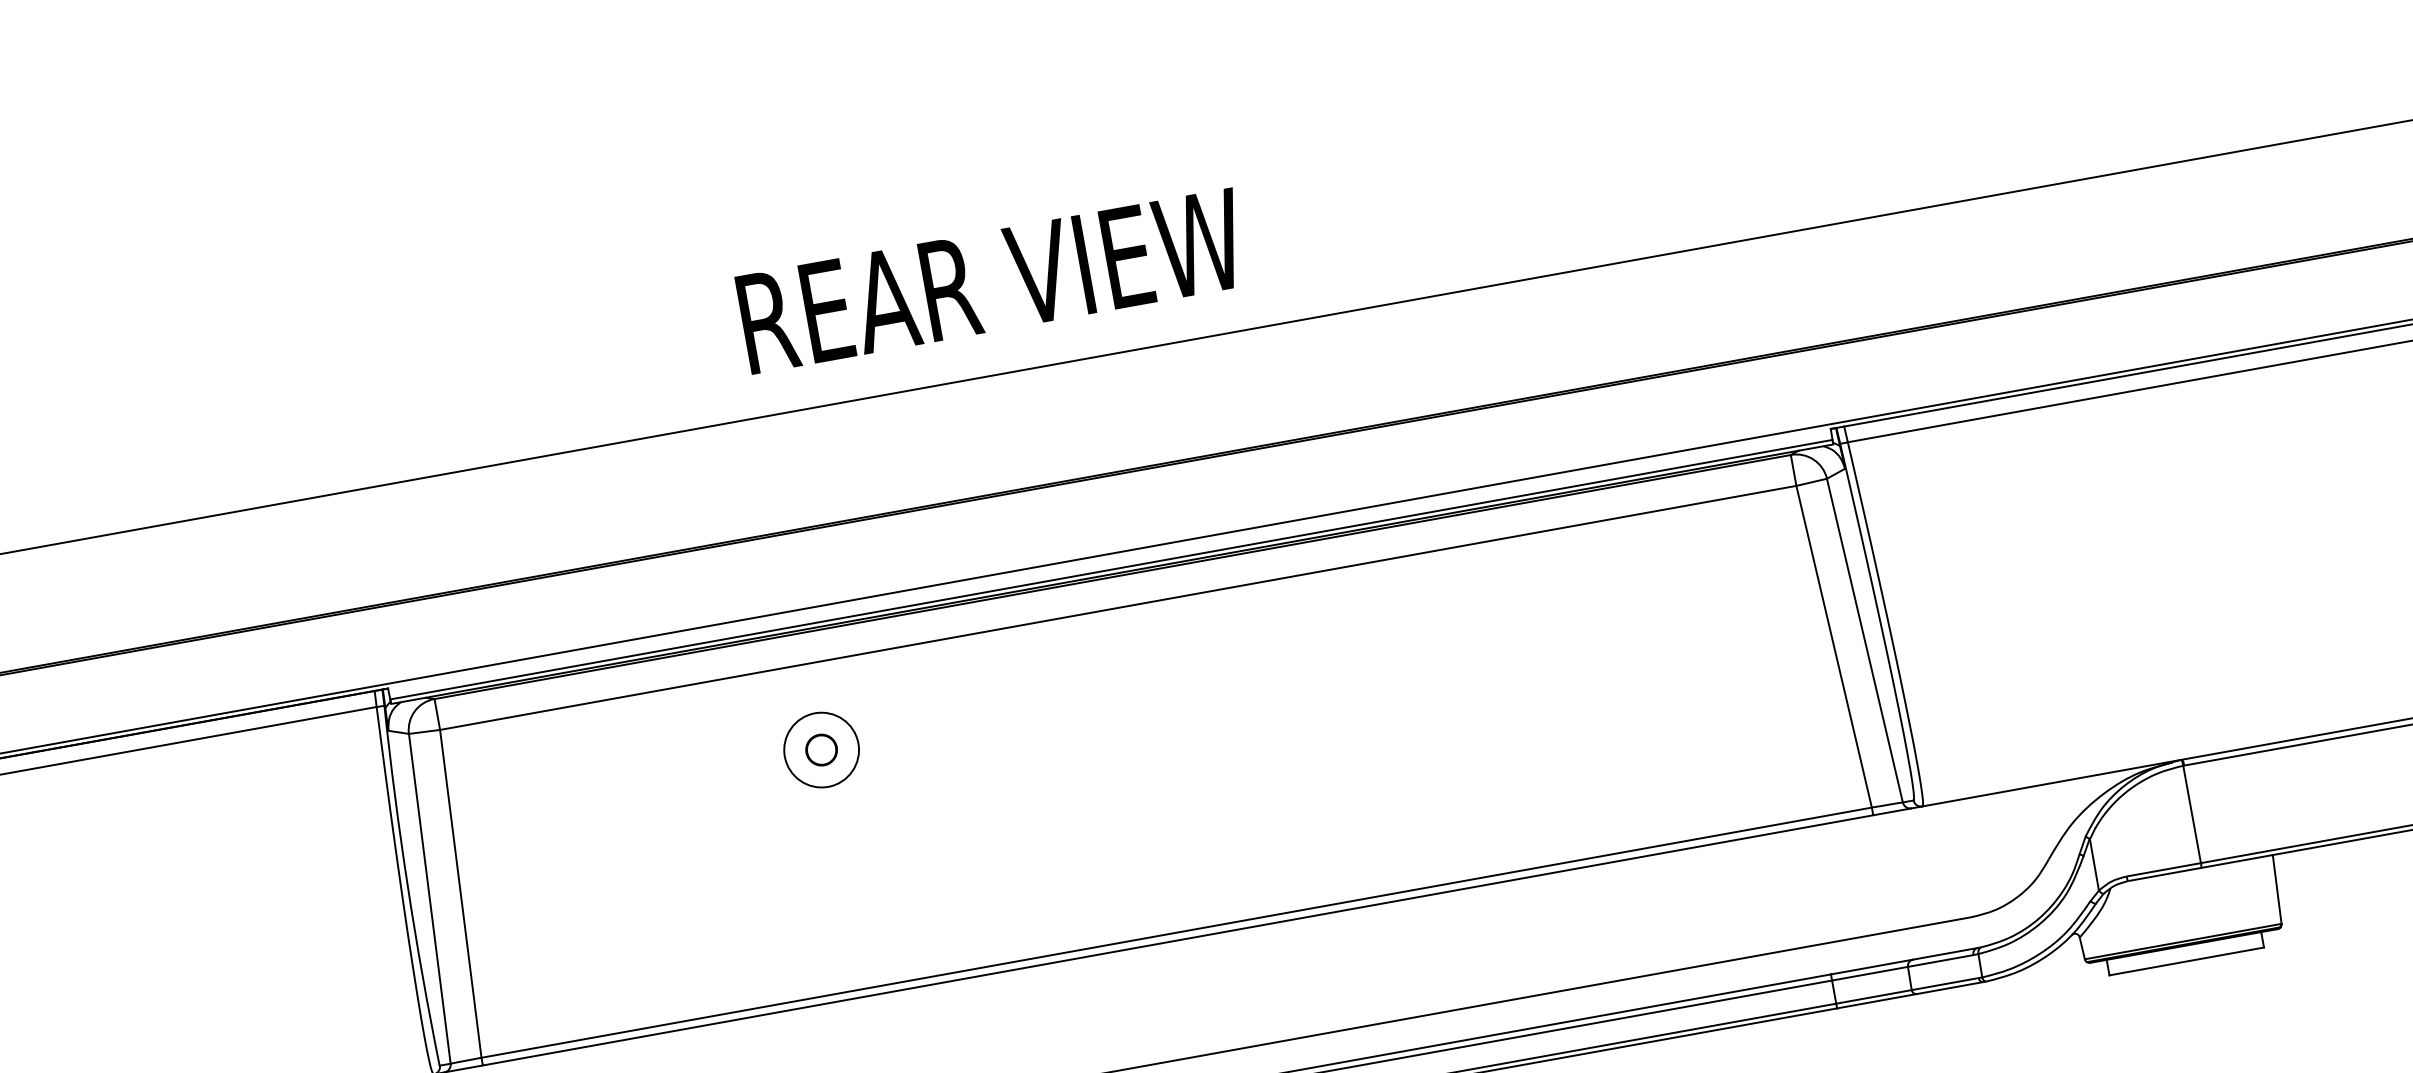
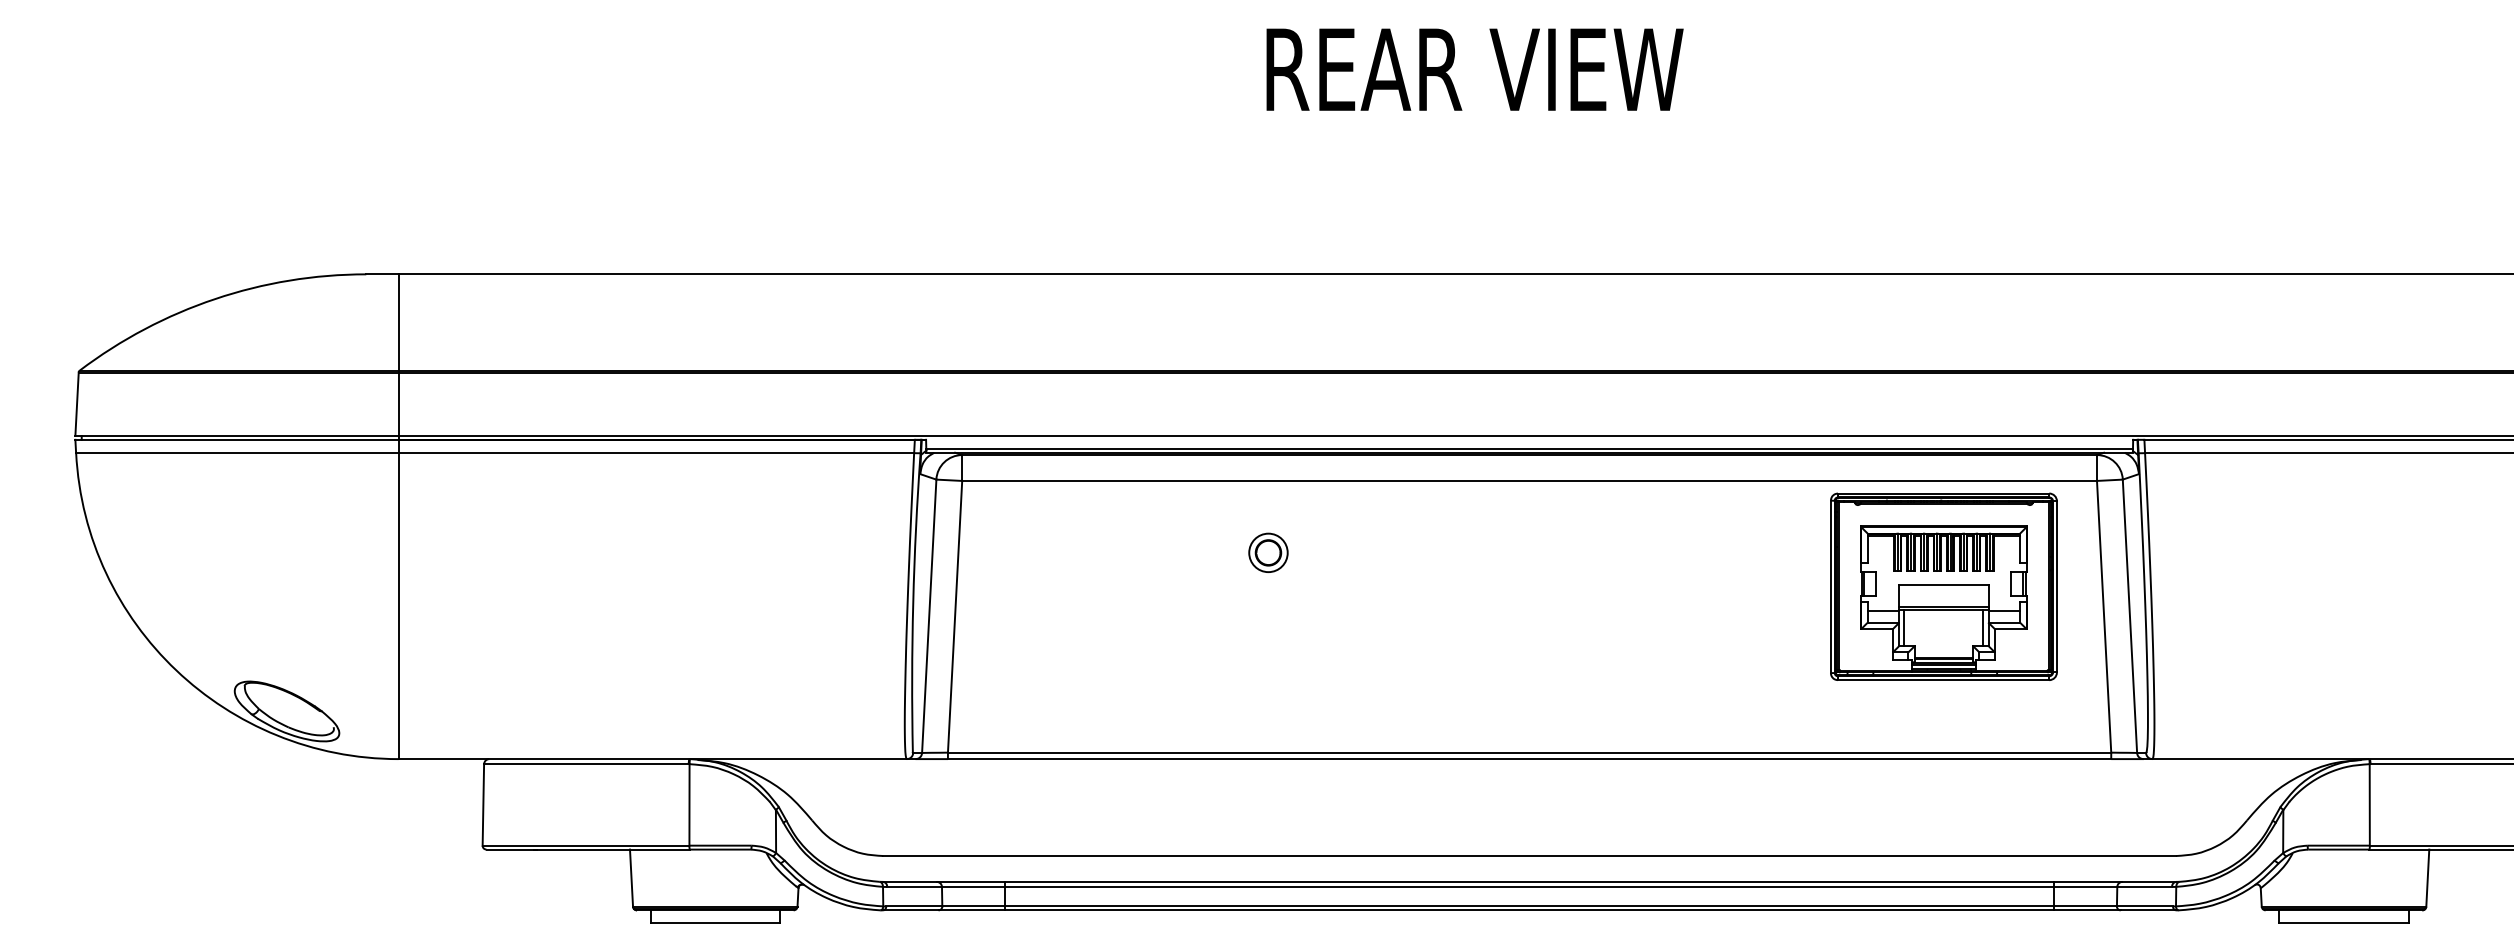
text: (991, 280) -> (1474, 69), moved
part: (1635, 645) -> (1943, 586), added
circle: (821, 749) -> (1268, 552), size x0.62

